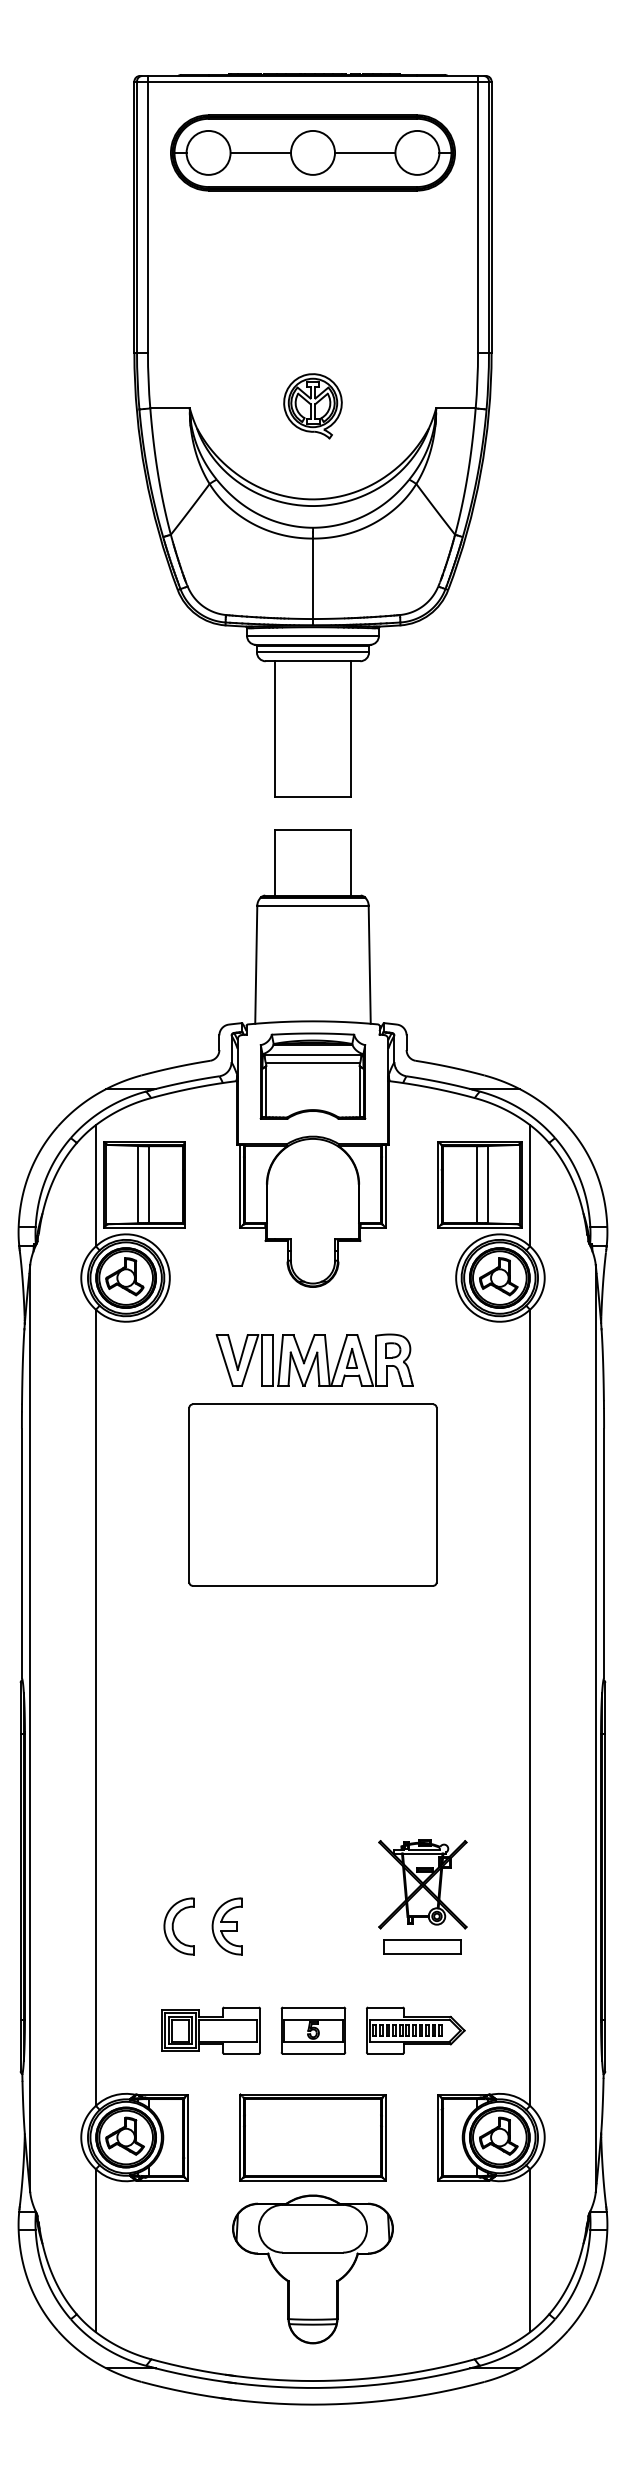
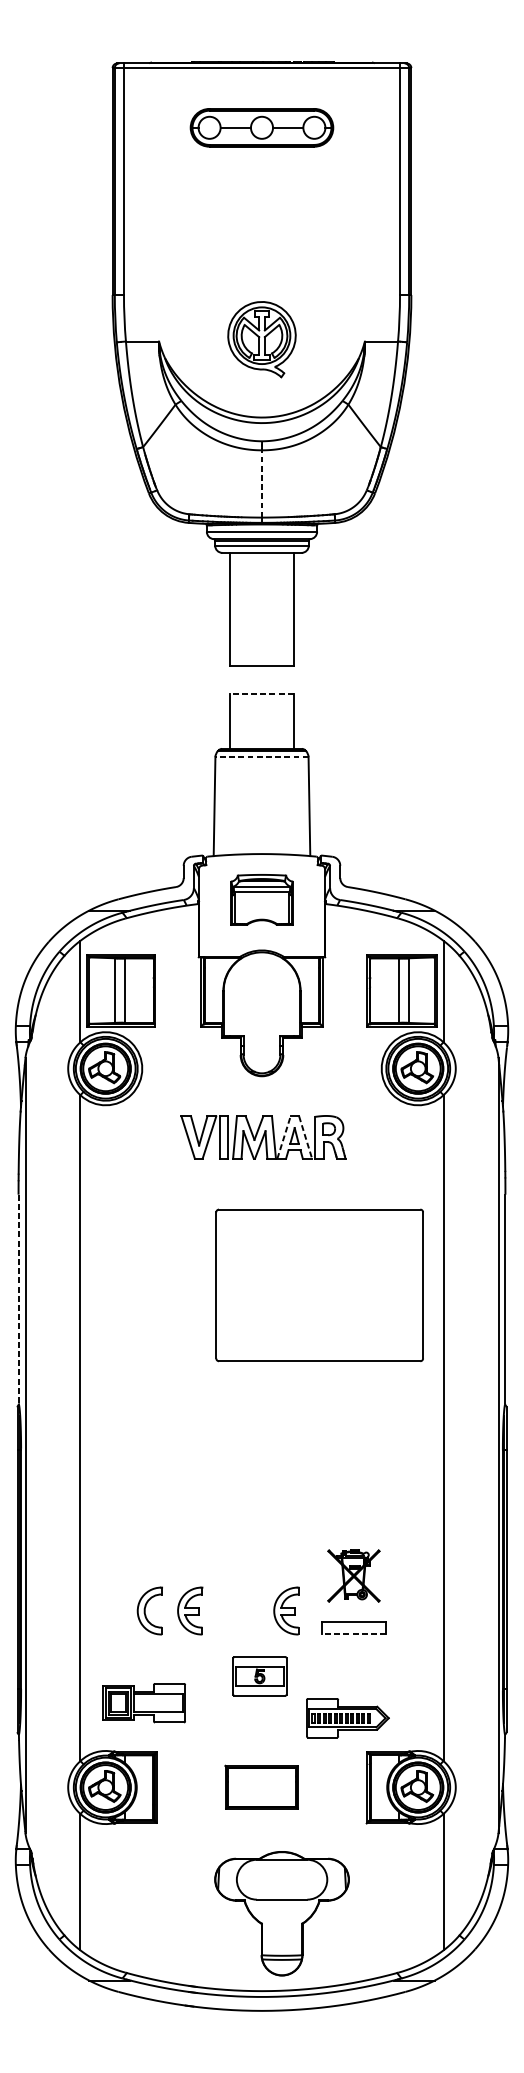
part: (312, 152) -> (261, 127), size x0.6
part: (312, 406) -> (261, 339), size x1.4
line: (313, 578) -> (262, 483), solid -> dashed
line: (313, 829) -> (262, 693), solid -> dashed
line: (312, 905) -> (261, 757), solid -> dashed
part: (312, 1075) -> (261, 899), size x0.7
line: (339, 1359) -> (284, 1136), solid -> dashed
line: (365, 1360) -> (305, 1137), solid -> dashed
part: (312, 1494) -> (319, 1284), moved
line: (21, 1553) -> (18, 1299), solid -> dashed
part: (422, 1884) -> (353, 1575), size x0.7
part: (341, 1926) -> (285, 1611), added
line: (422, 1954) -> (353, 1634), solid -> dashed
part: (210, 2030) -> (143, 1703), moved
part: (313, 2030) -> (259, 1676), moved
part: (415, 2030) -> (347, 1718), moved
part: (312, 2137) -> (261, 1787), size x0.6
part: (312, 2269) -> (281, 1913), moved

